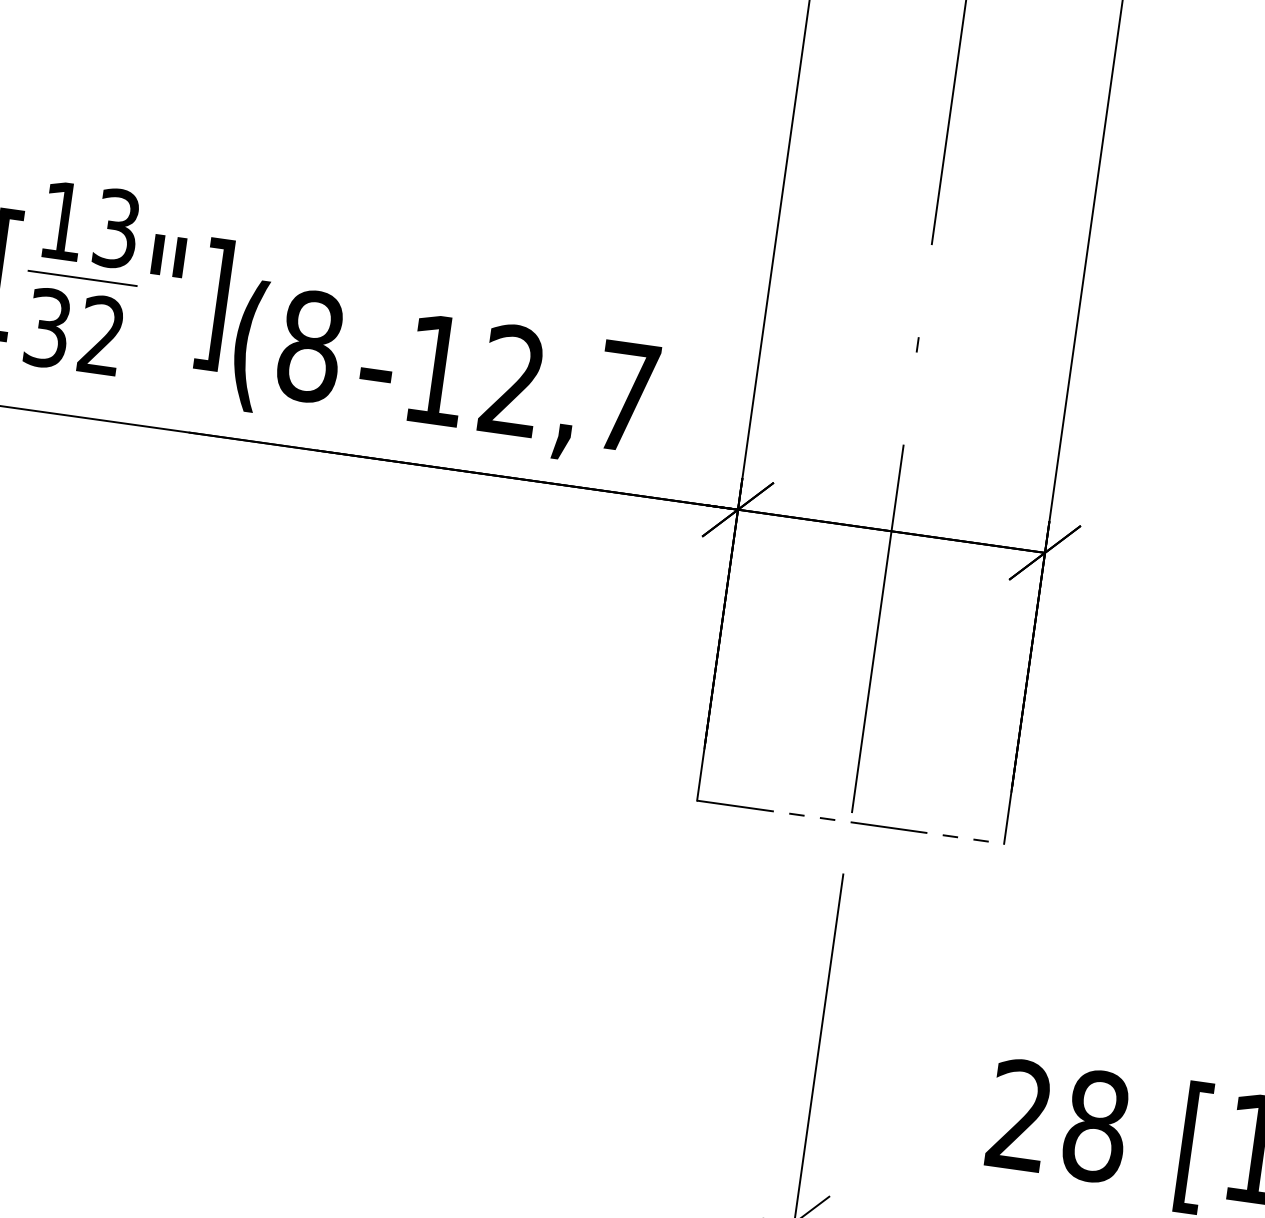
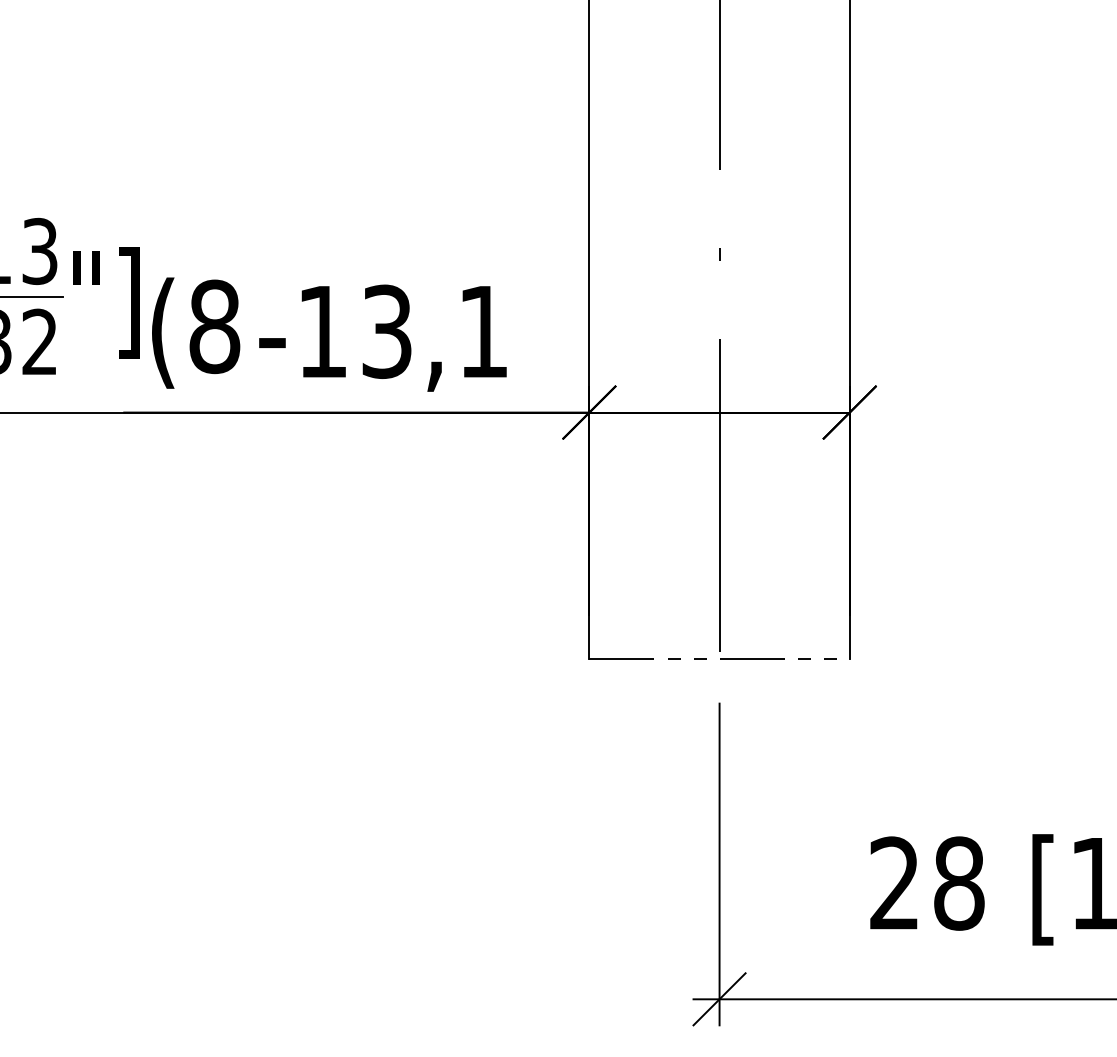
text: (568, 388) -> (434, 331), -12,7 -> -13,1

